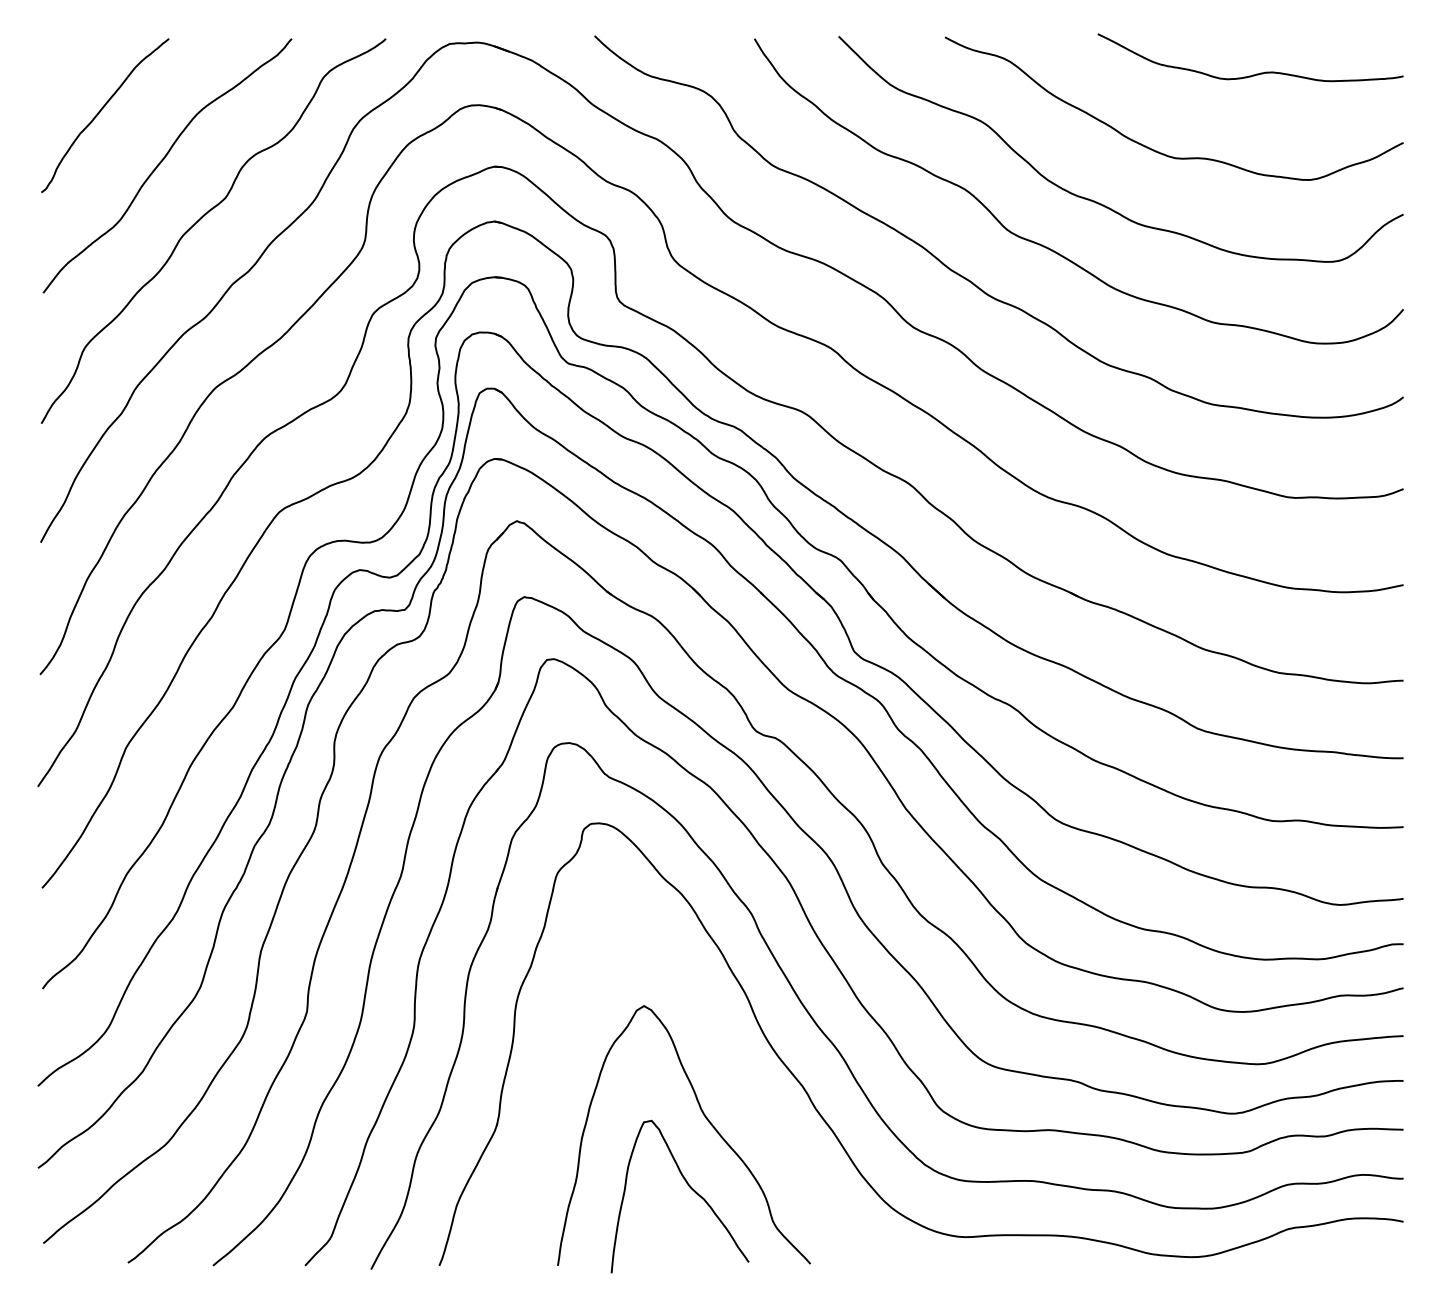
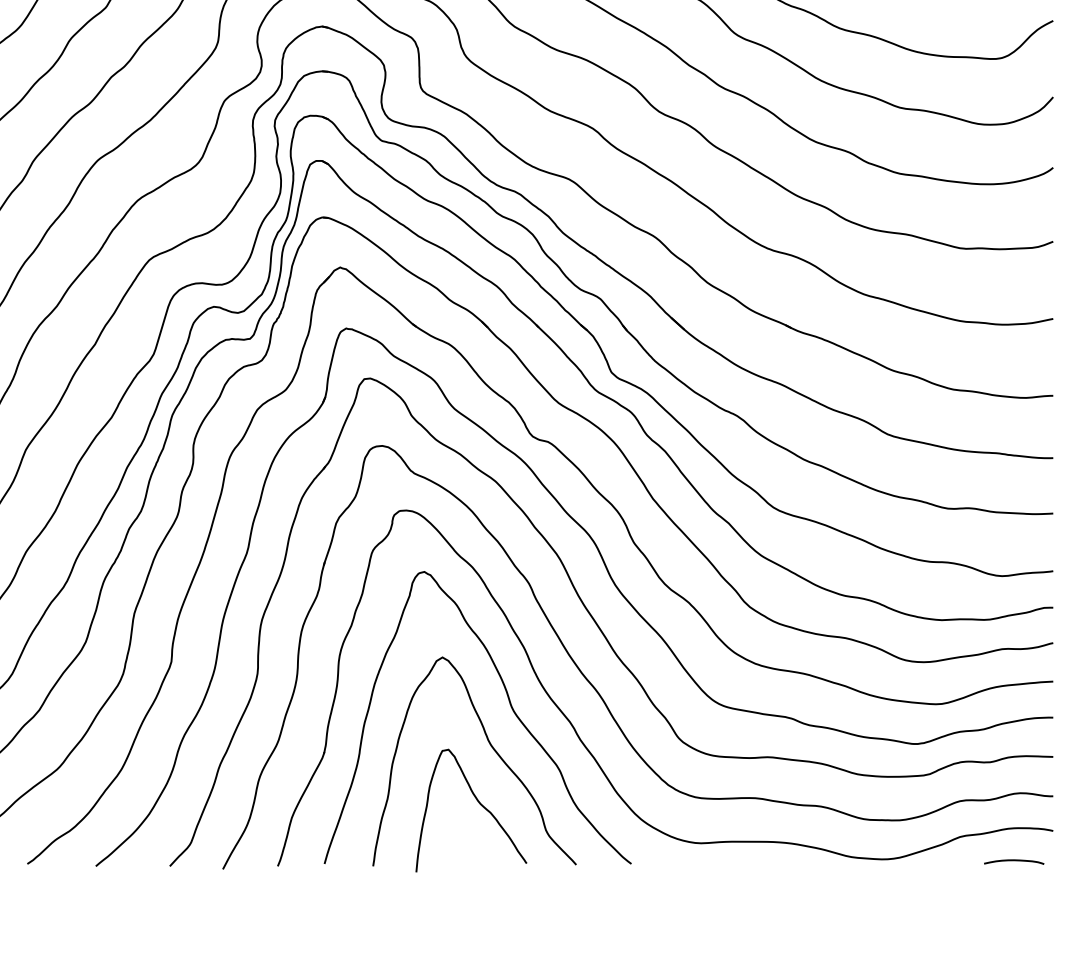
curve: (728, 1066) -> (510, 706), added
curve: (1354, 1259) -> (1013, 861), added

